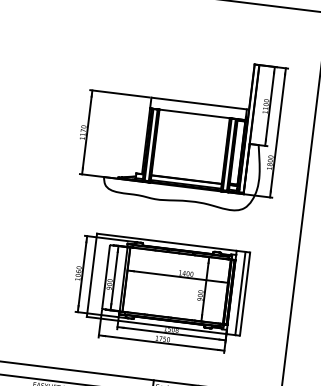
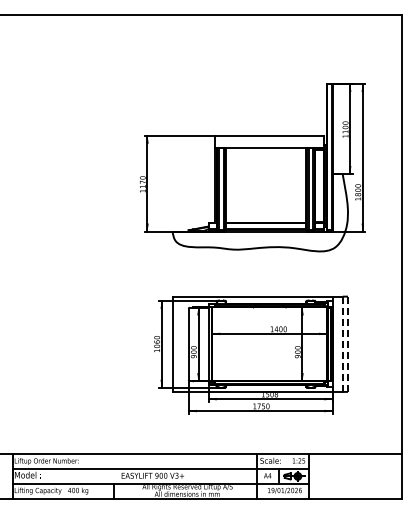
line: (240, 293) -> (342, 344), solid -> dashed
line: (245, 294) -> (348, 344), solid -> dashed

